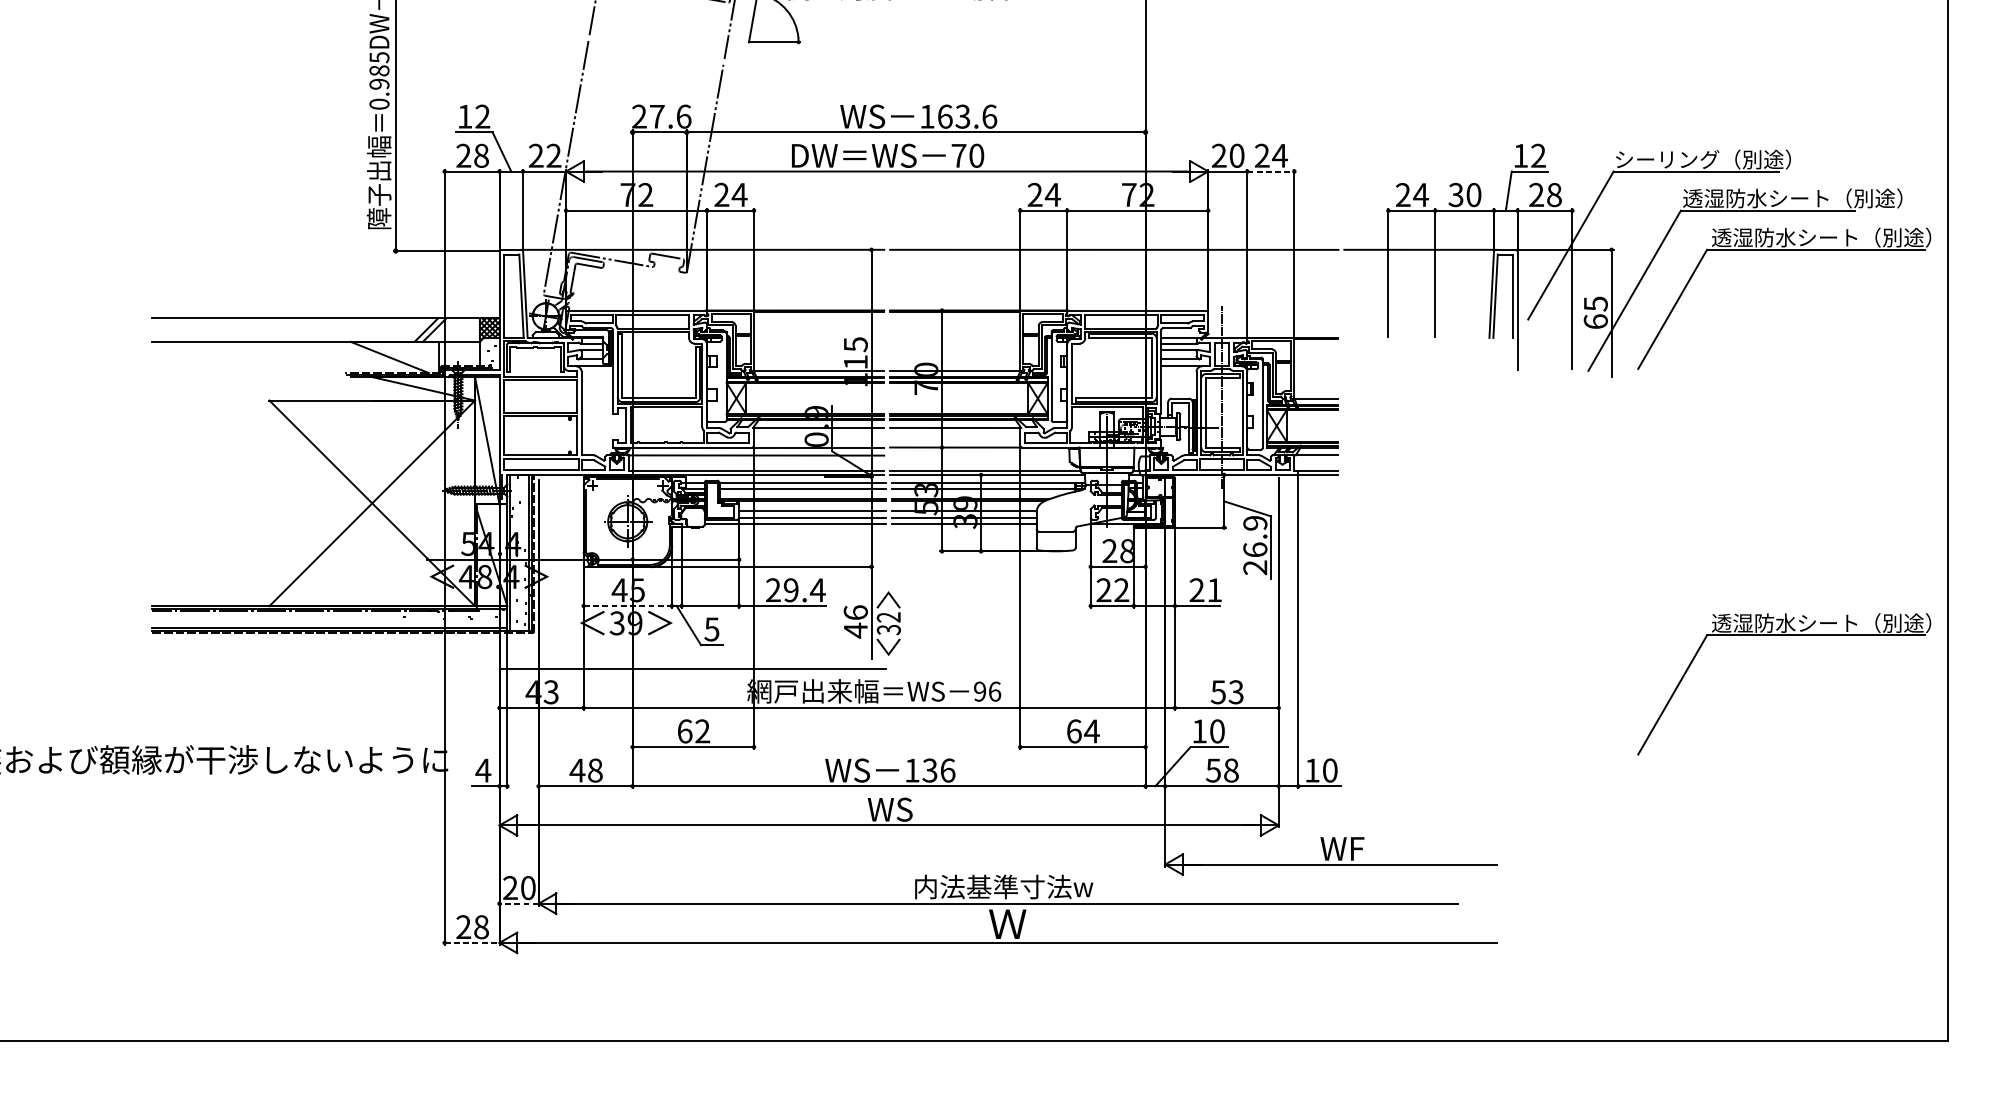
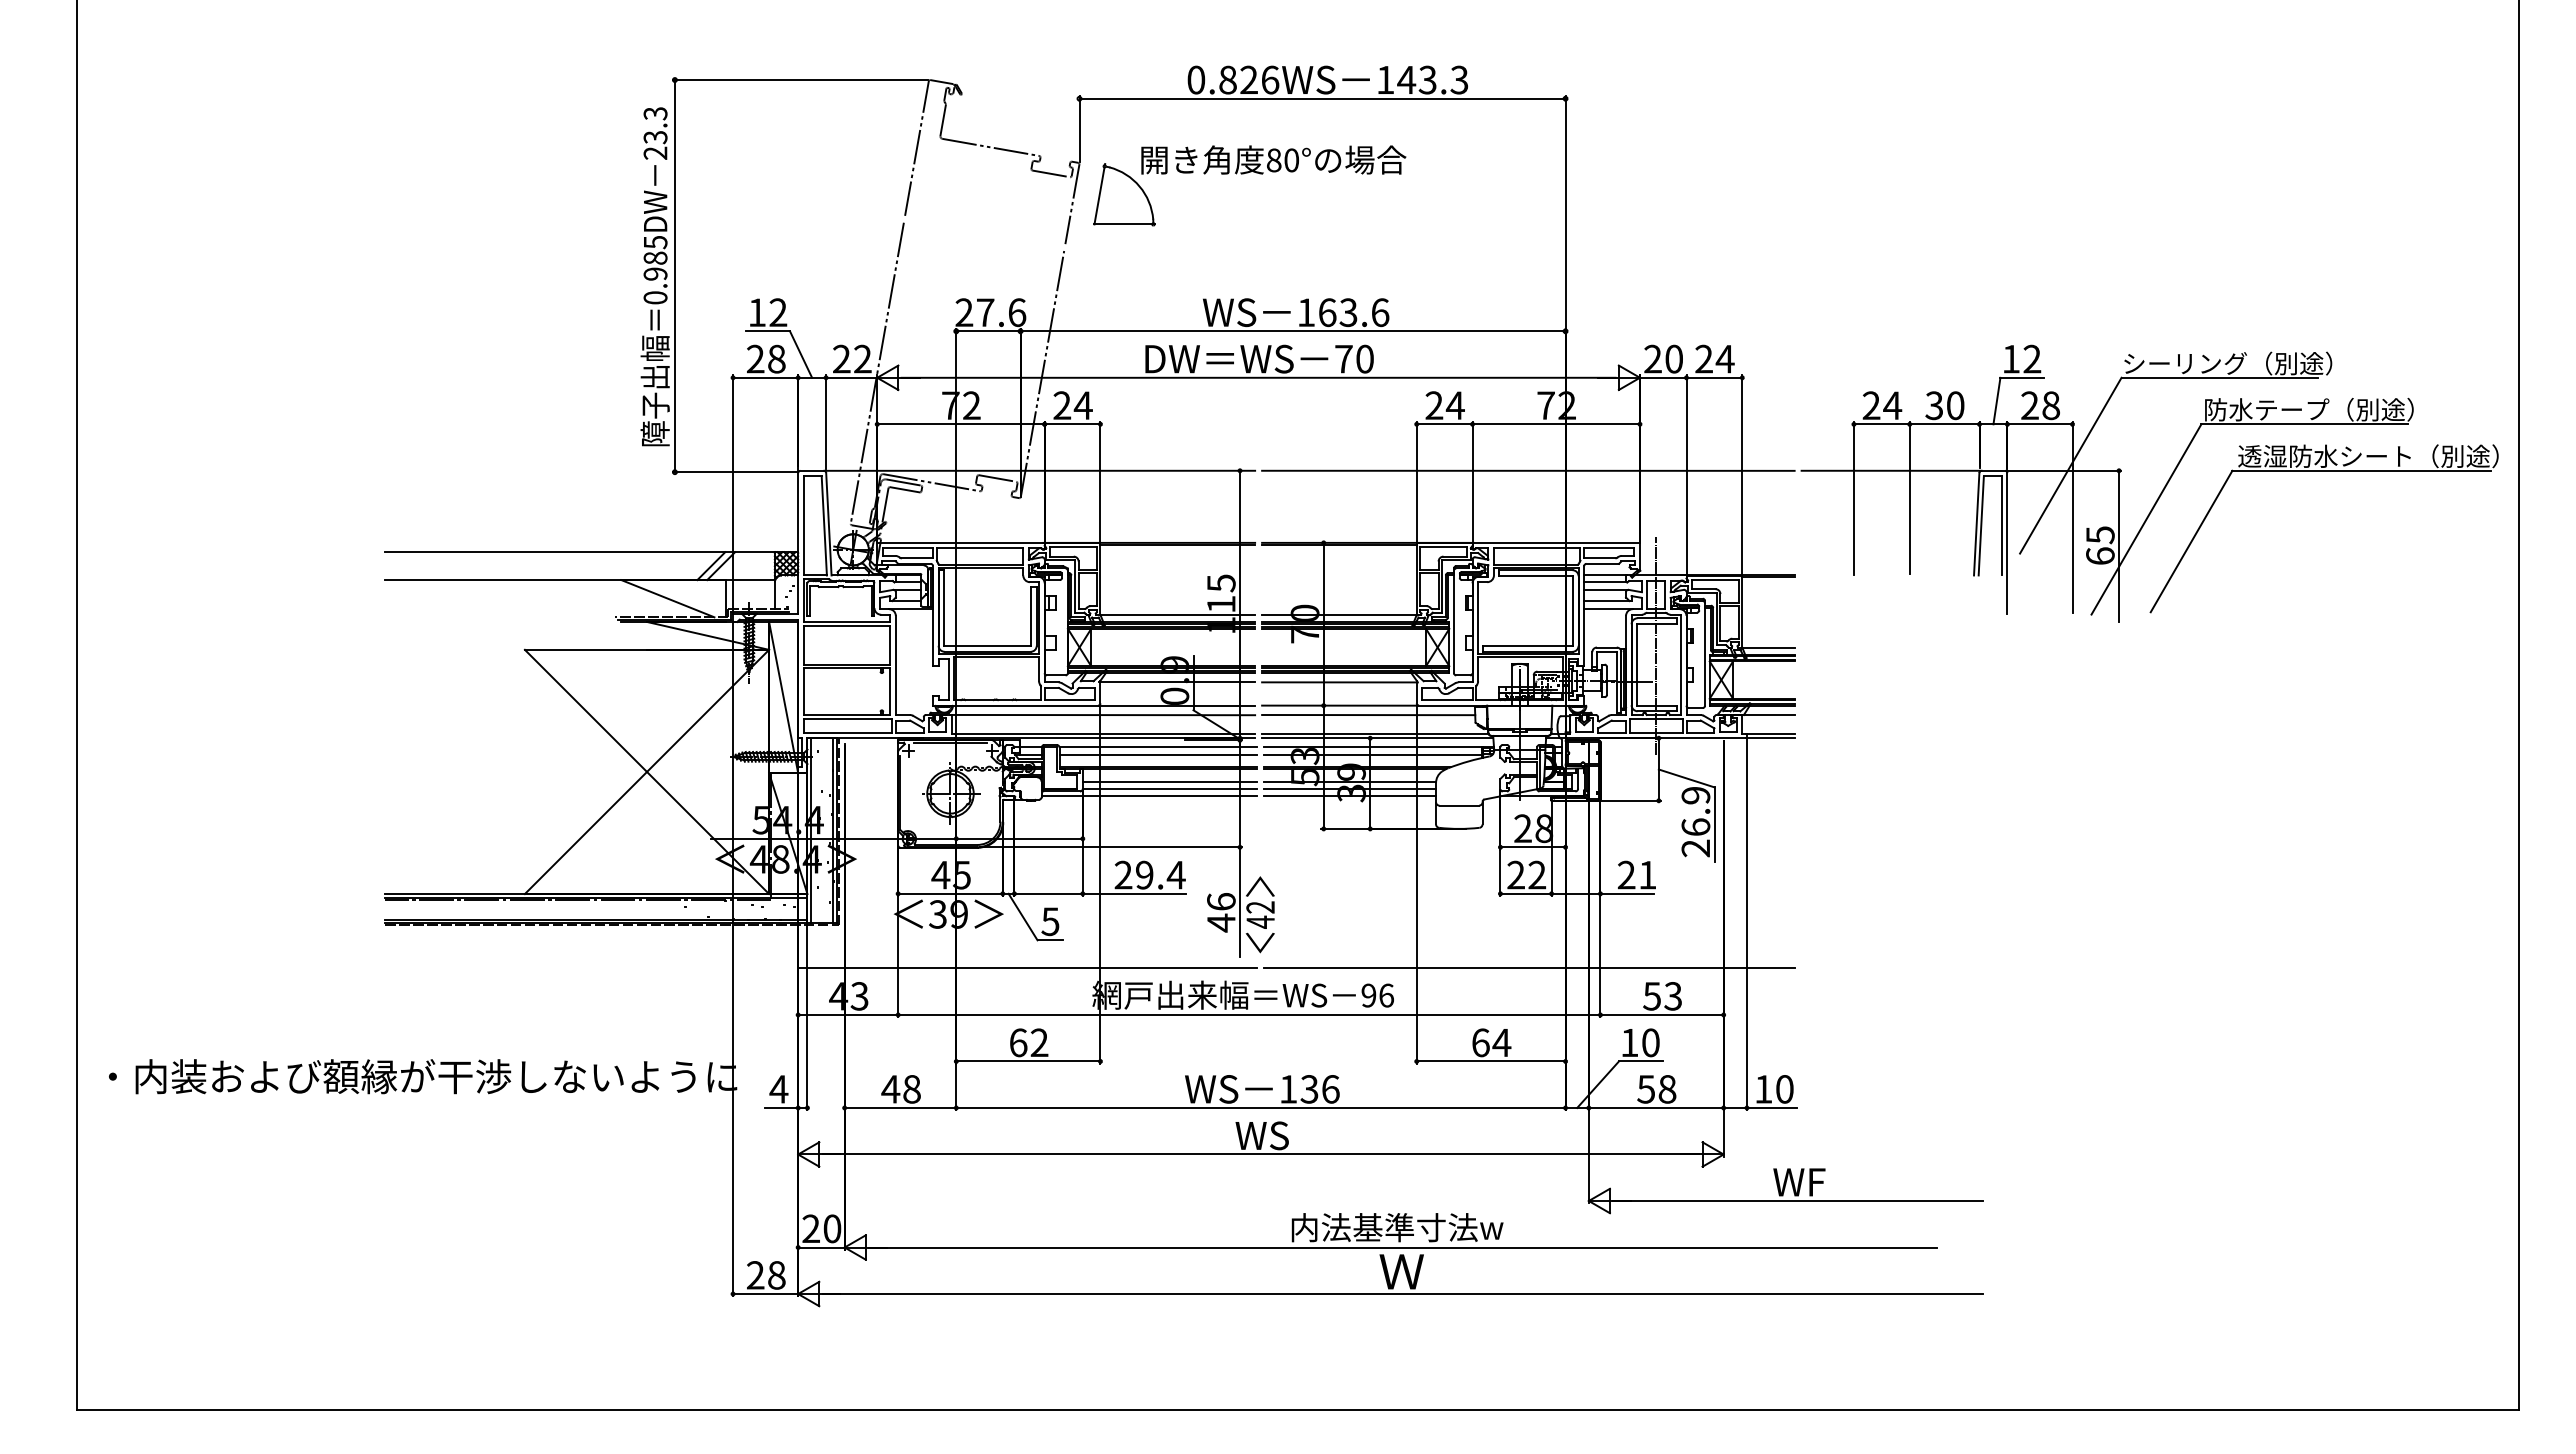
line: (1270, 171) -> (1714, 377), dashed -> solid
text: (1792, 198) -> (2334, 409), 透湿防水シート（別途） -> 防水テープ（別途）
line: (979, 455) -> (1368, 715), added
line: (627, 605) -> (950, 893), dashed -> solid
text: (888, 629) -> (1260, 921), 32 -> 42
part: (1783, 636) -> (2323, 929), removed
line: (1115, 668) -> (1529, 968), added
line: (518, 903) -> (820, 1247), dashed -> solid
line: (472, 943) -> (765, 1294), dashed -> solid

